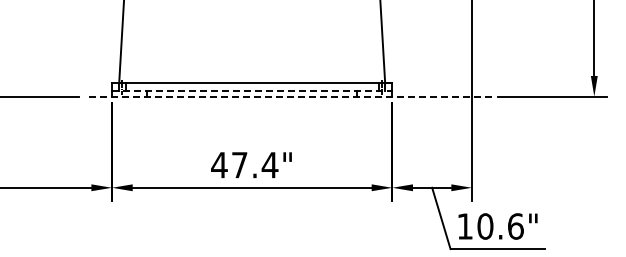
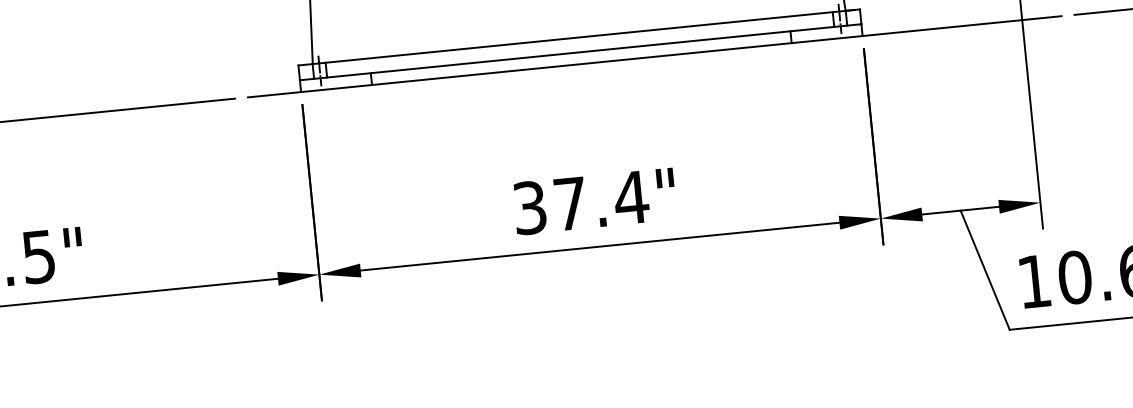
line: (252, 90) -> (581, 51), dashed -> solid
line: (288, 96) -> (654, 56), dashed -> solid
text: (219, 164) -> (529, 206), 47.4" -> 37.4"

